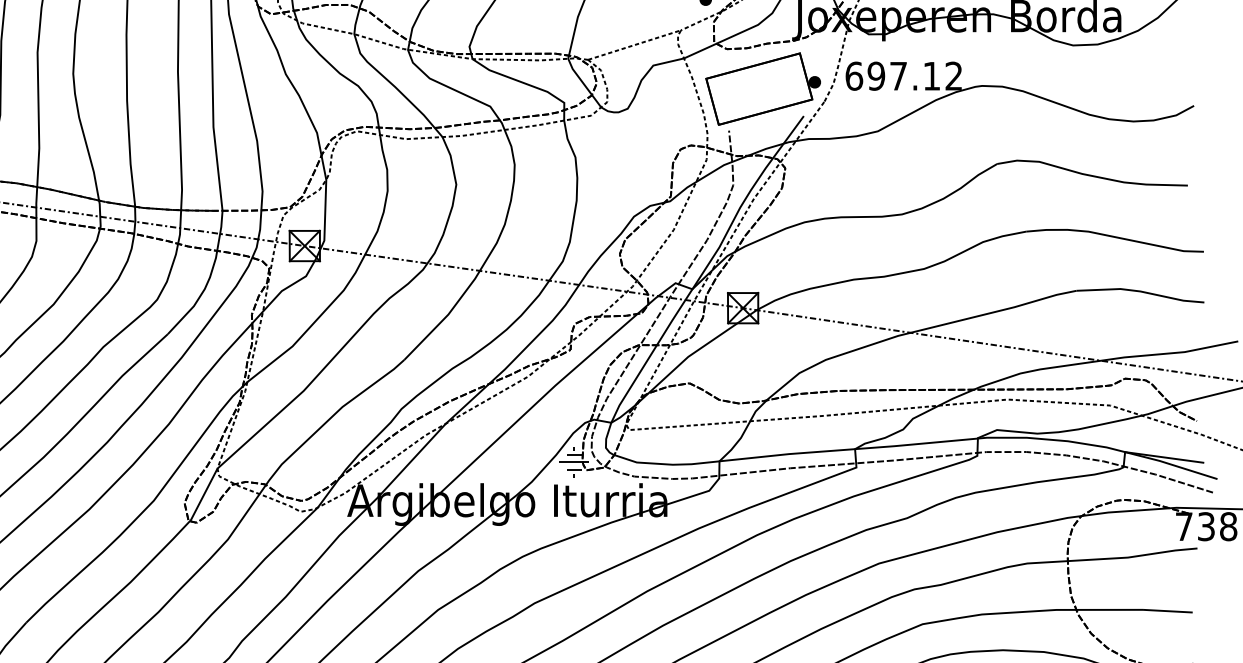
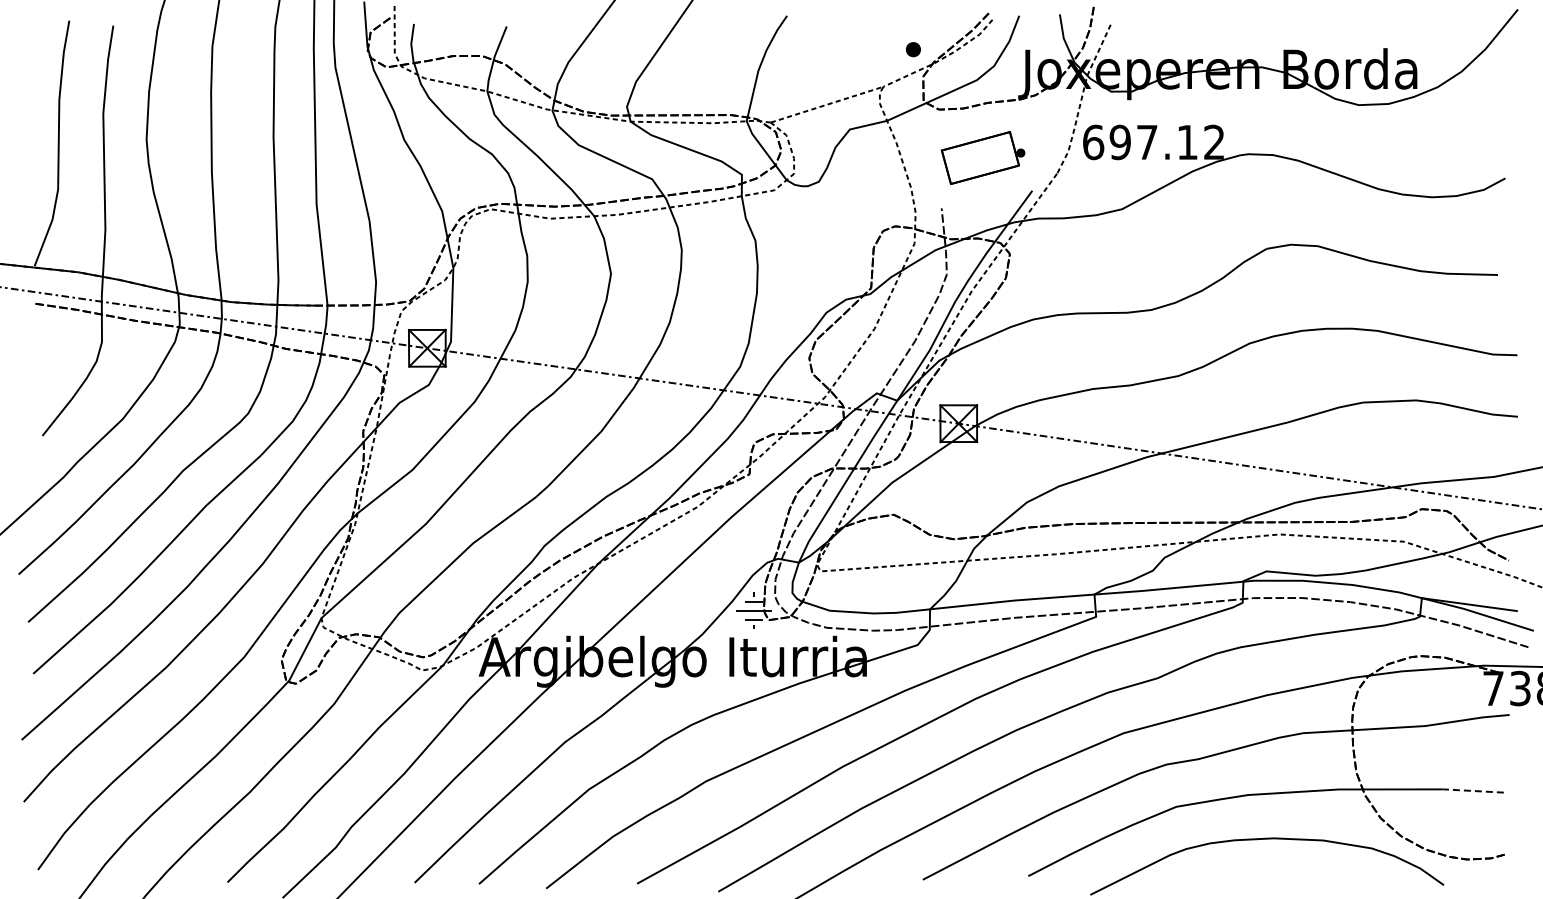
part: (763, 88) -> (983, 157), size x0.6
line: (1167, 610) -> (1473, 790), solid -> dashed

